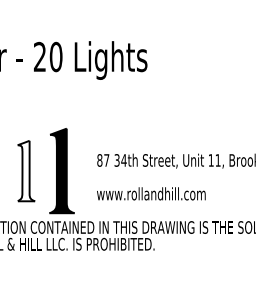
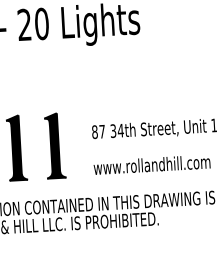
fill: (26, 170) -> (16, 147), added
part: (61, 171) -> (54, 146), size x0.71

